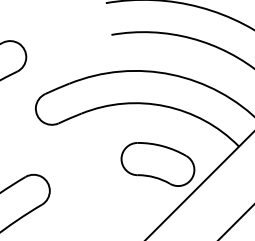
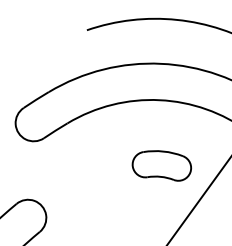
part: (157, 164) -> (161, 166), size x0.7

